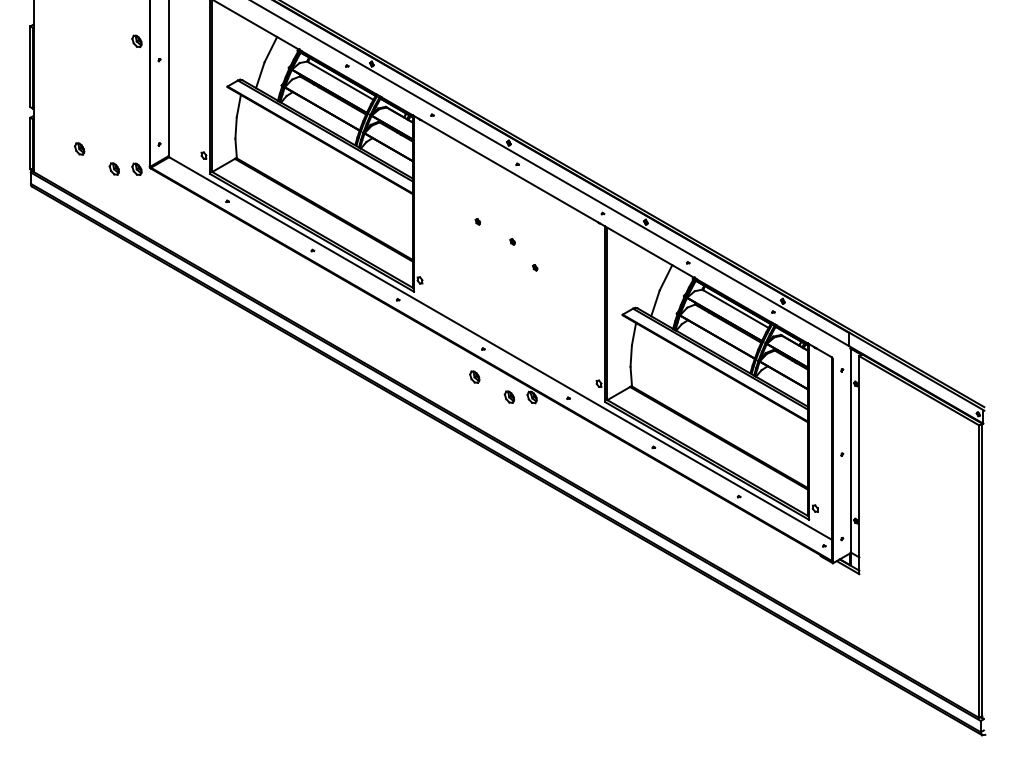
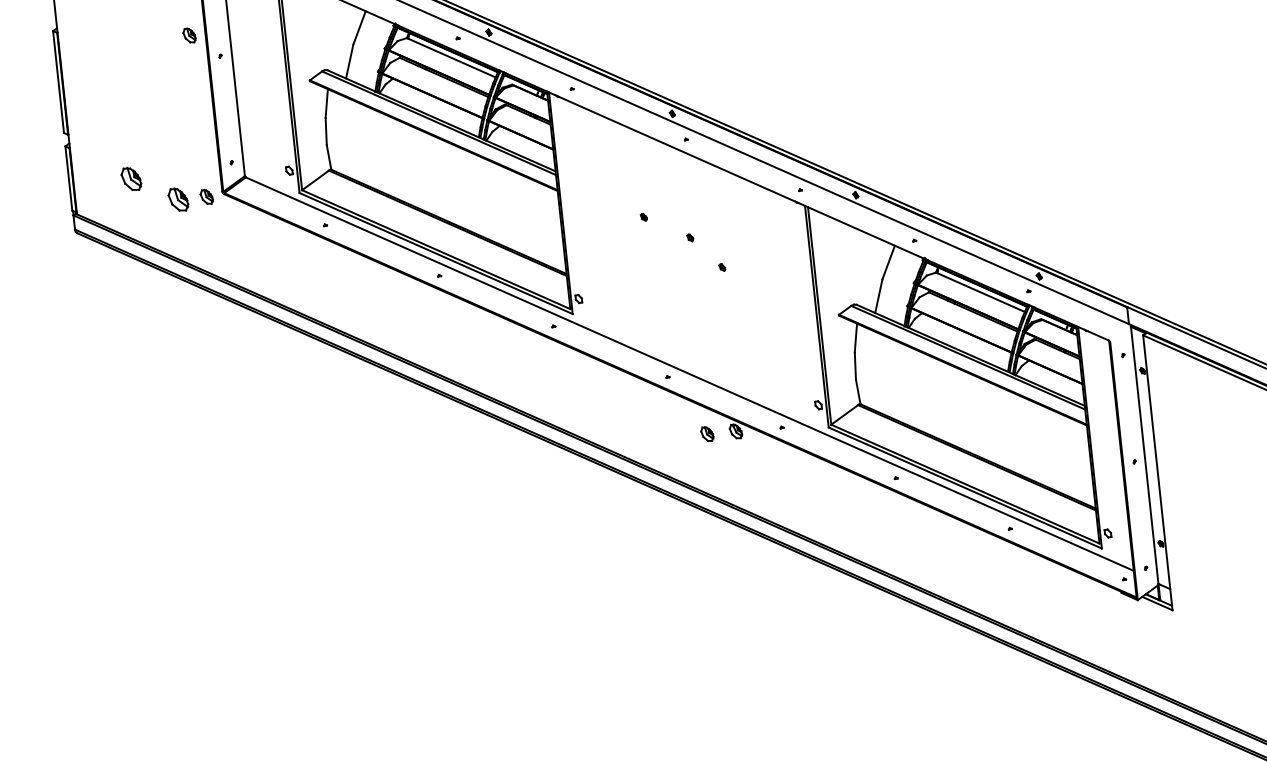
part: (79, 148) -> (131, 178), size x1.6
part: (113, 168) -> (177, 199), size x1.6
part: (474, 376) -> (660, 412), removed

